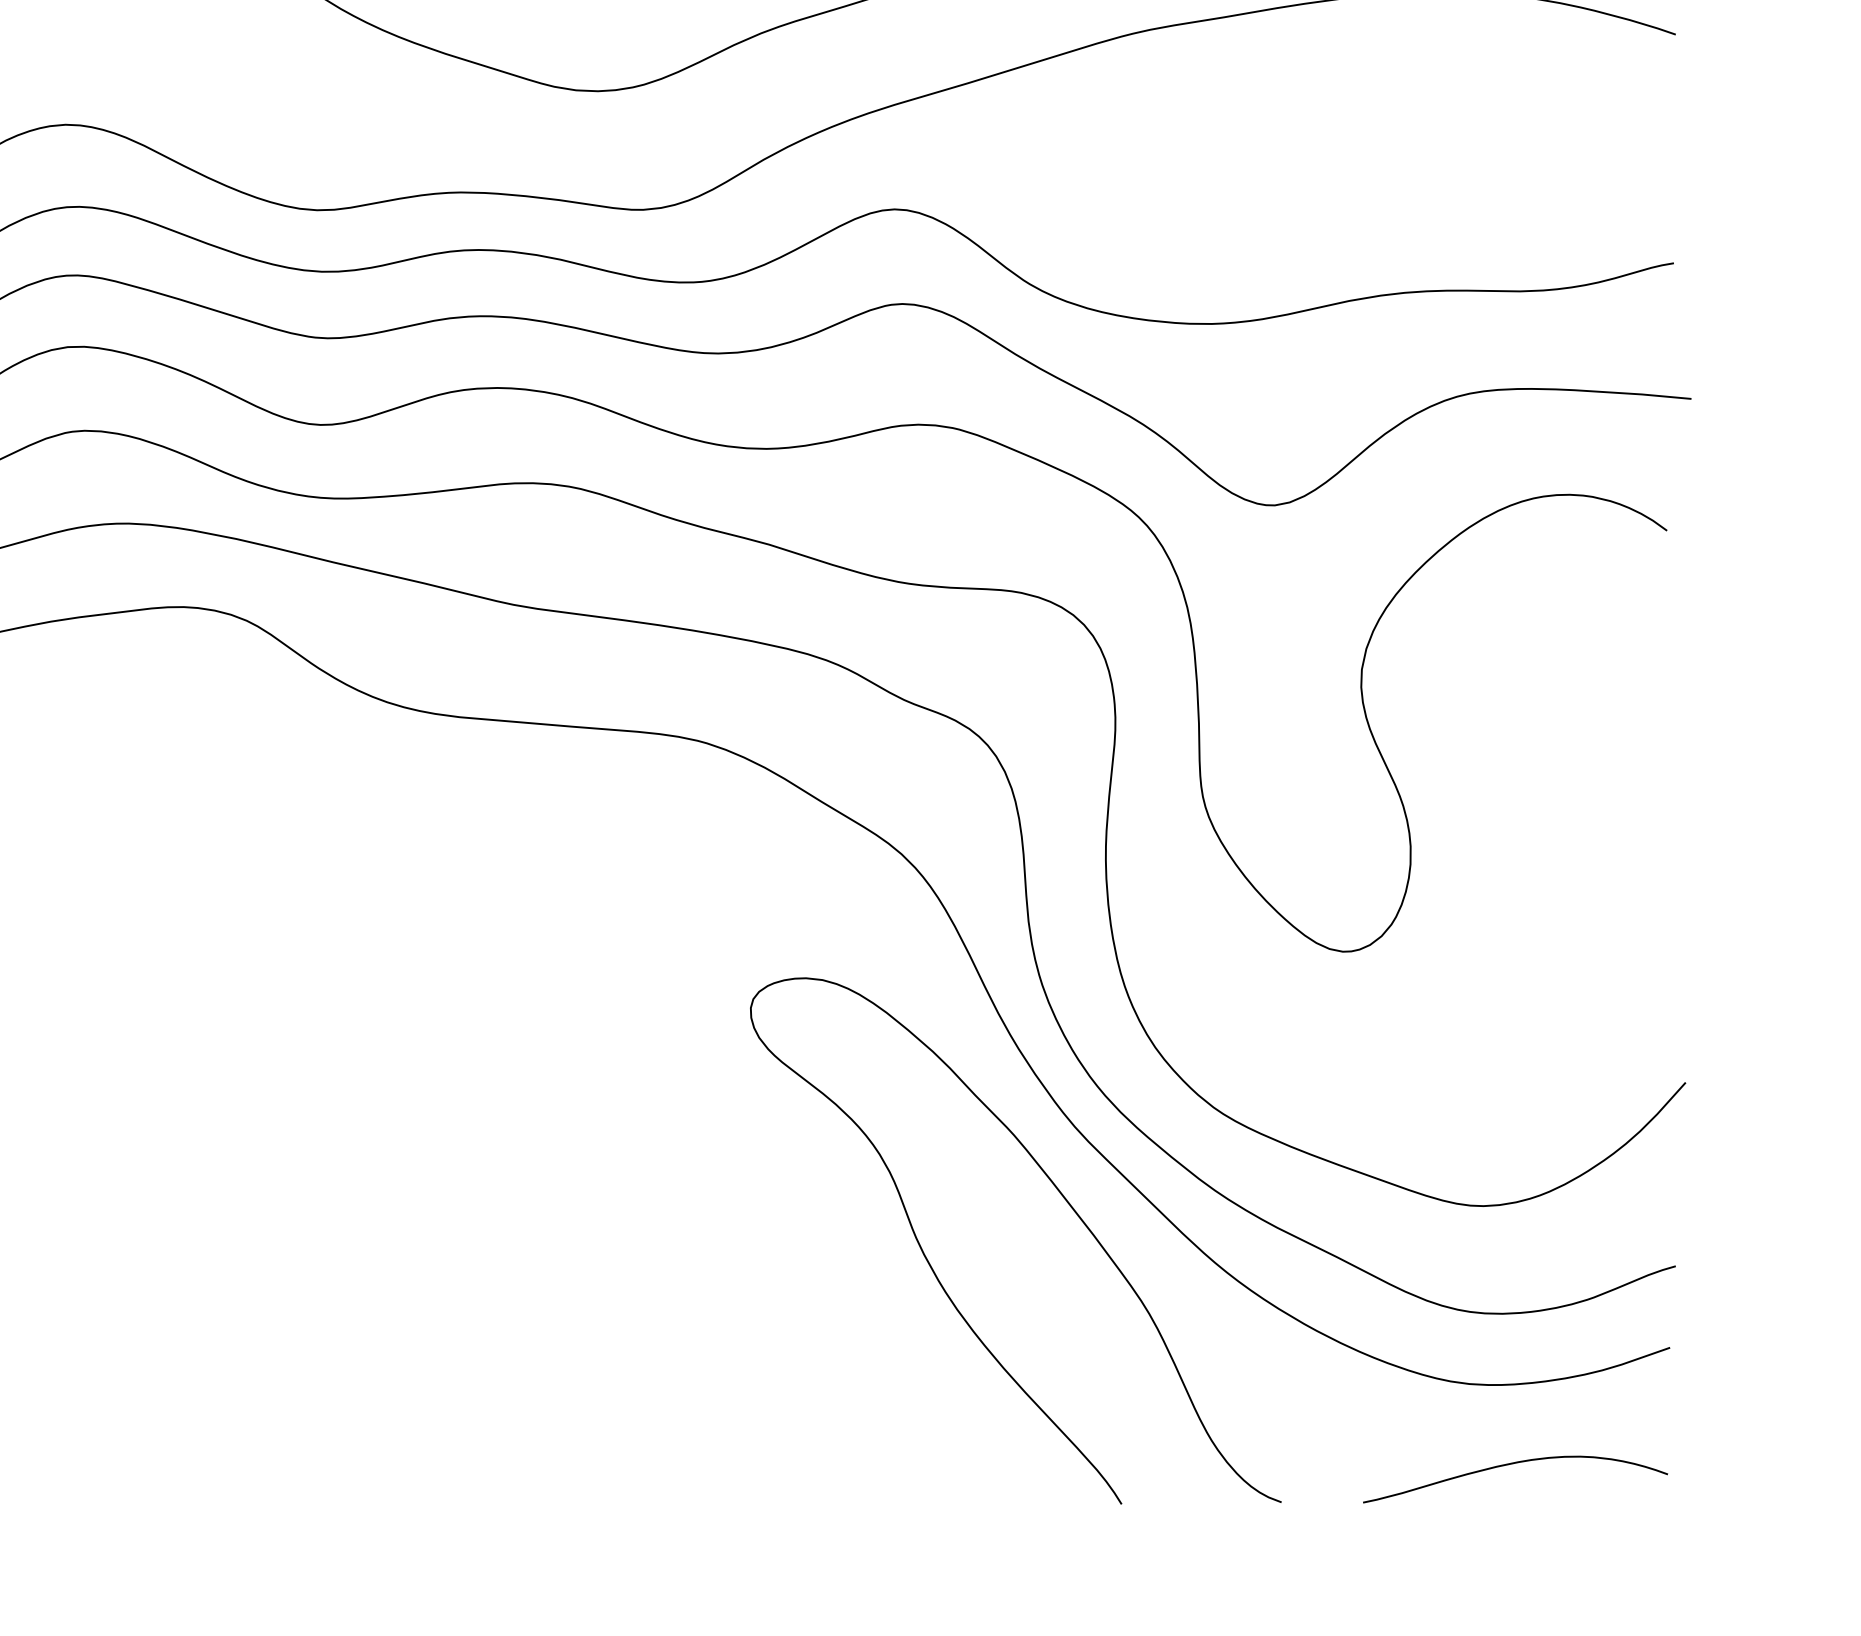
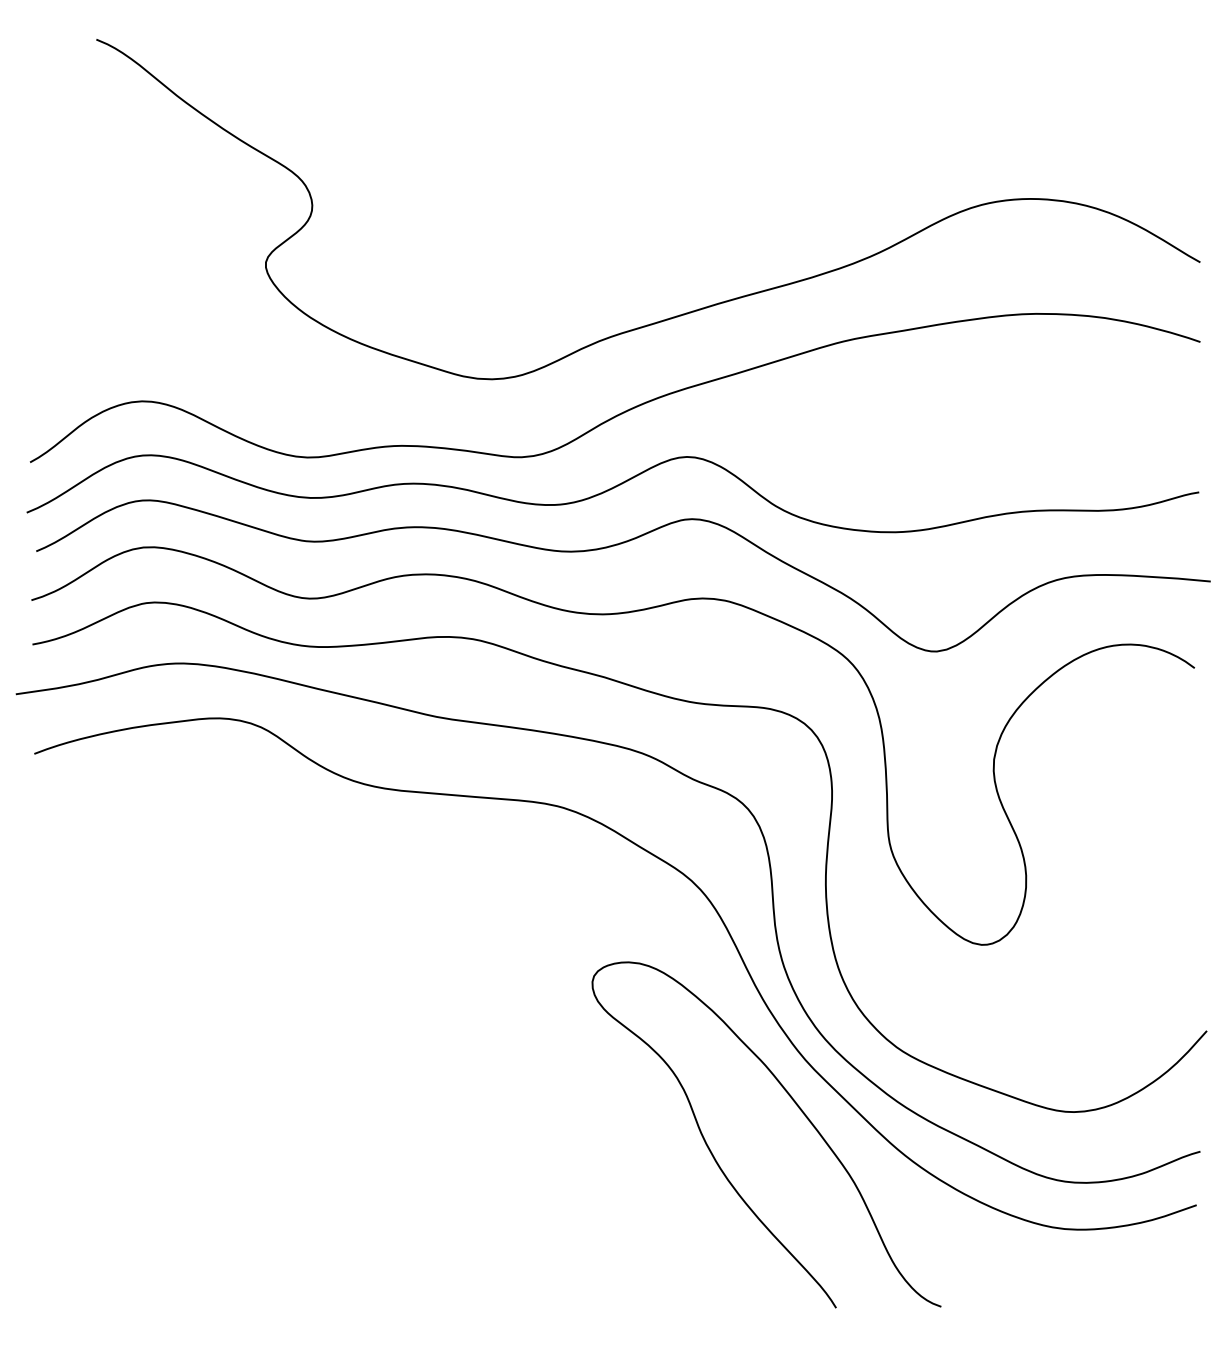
part: (1513, 1465) -> (1093, 1282), removed

